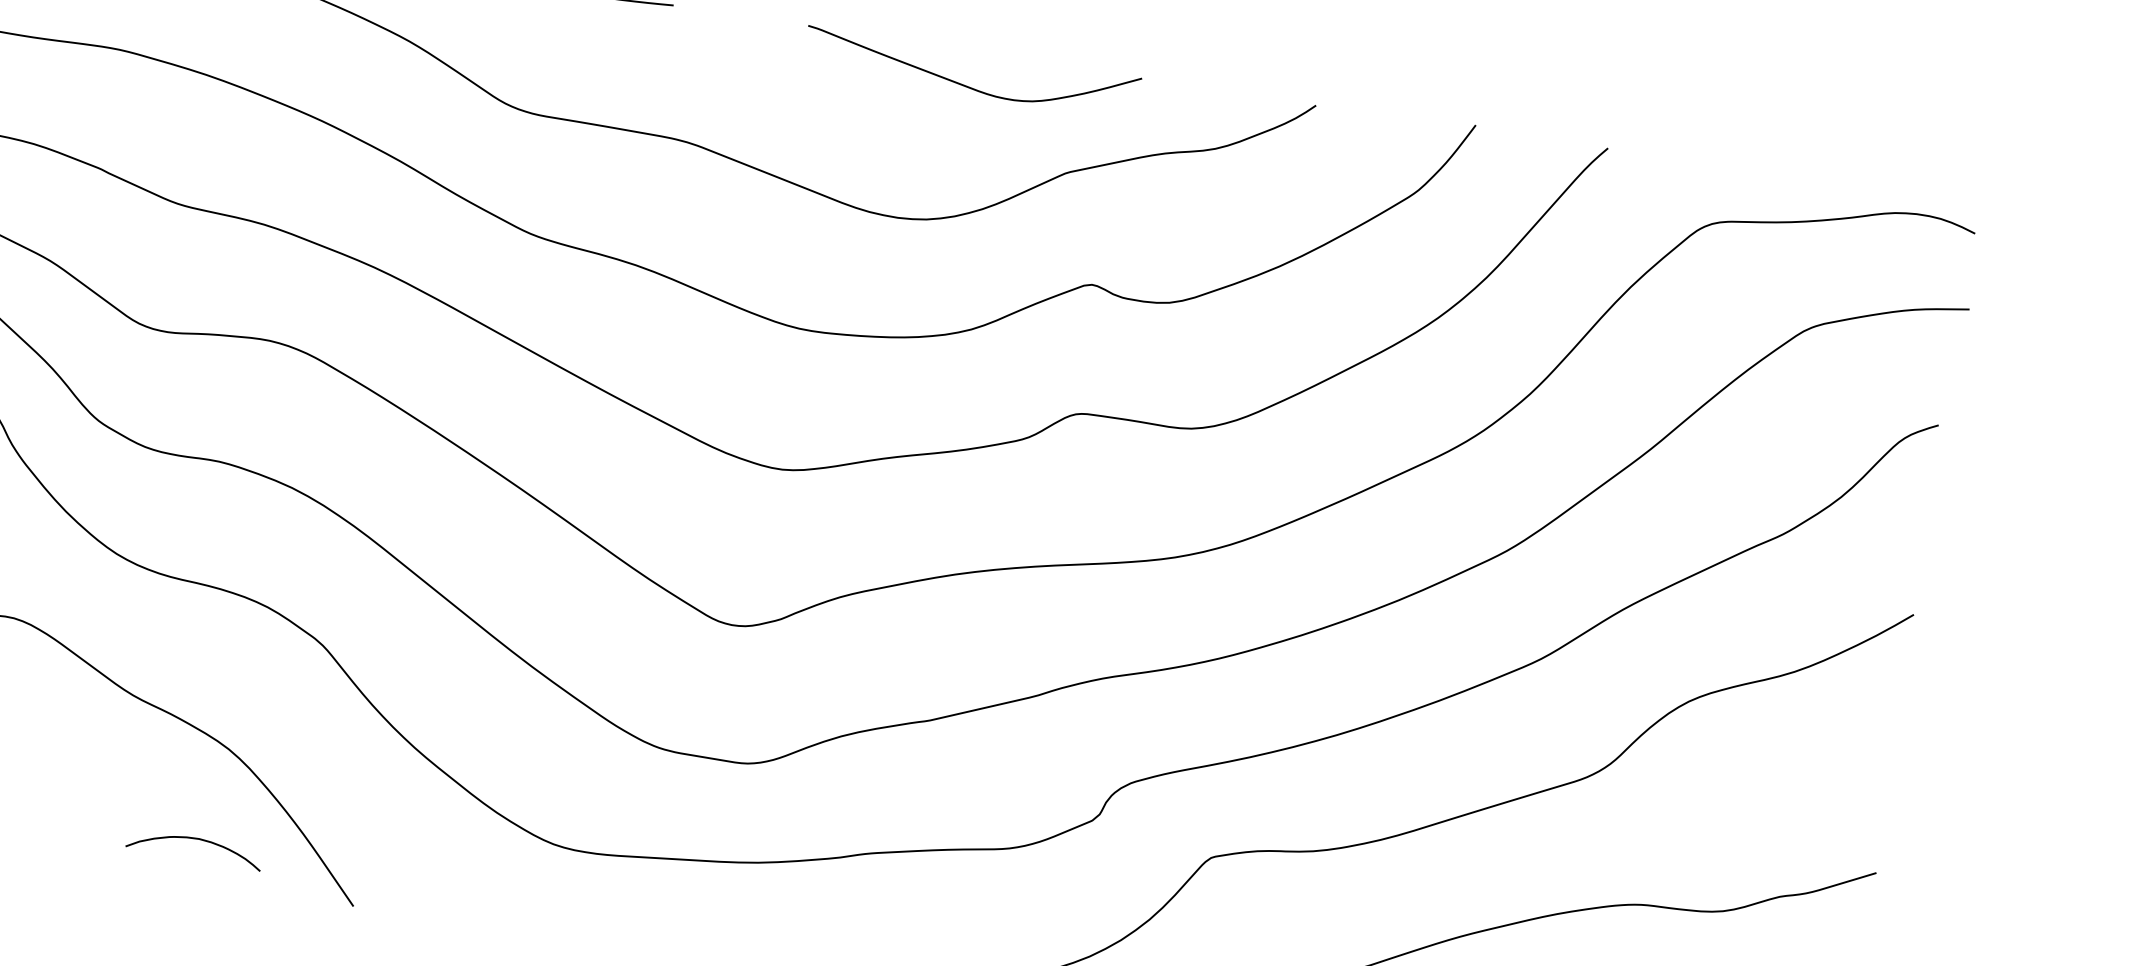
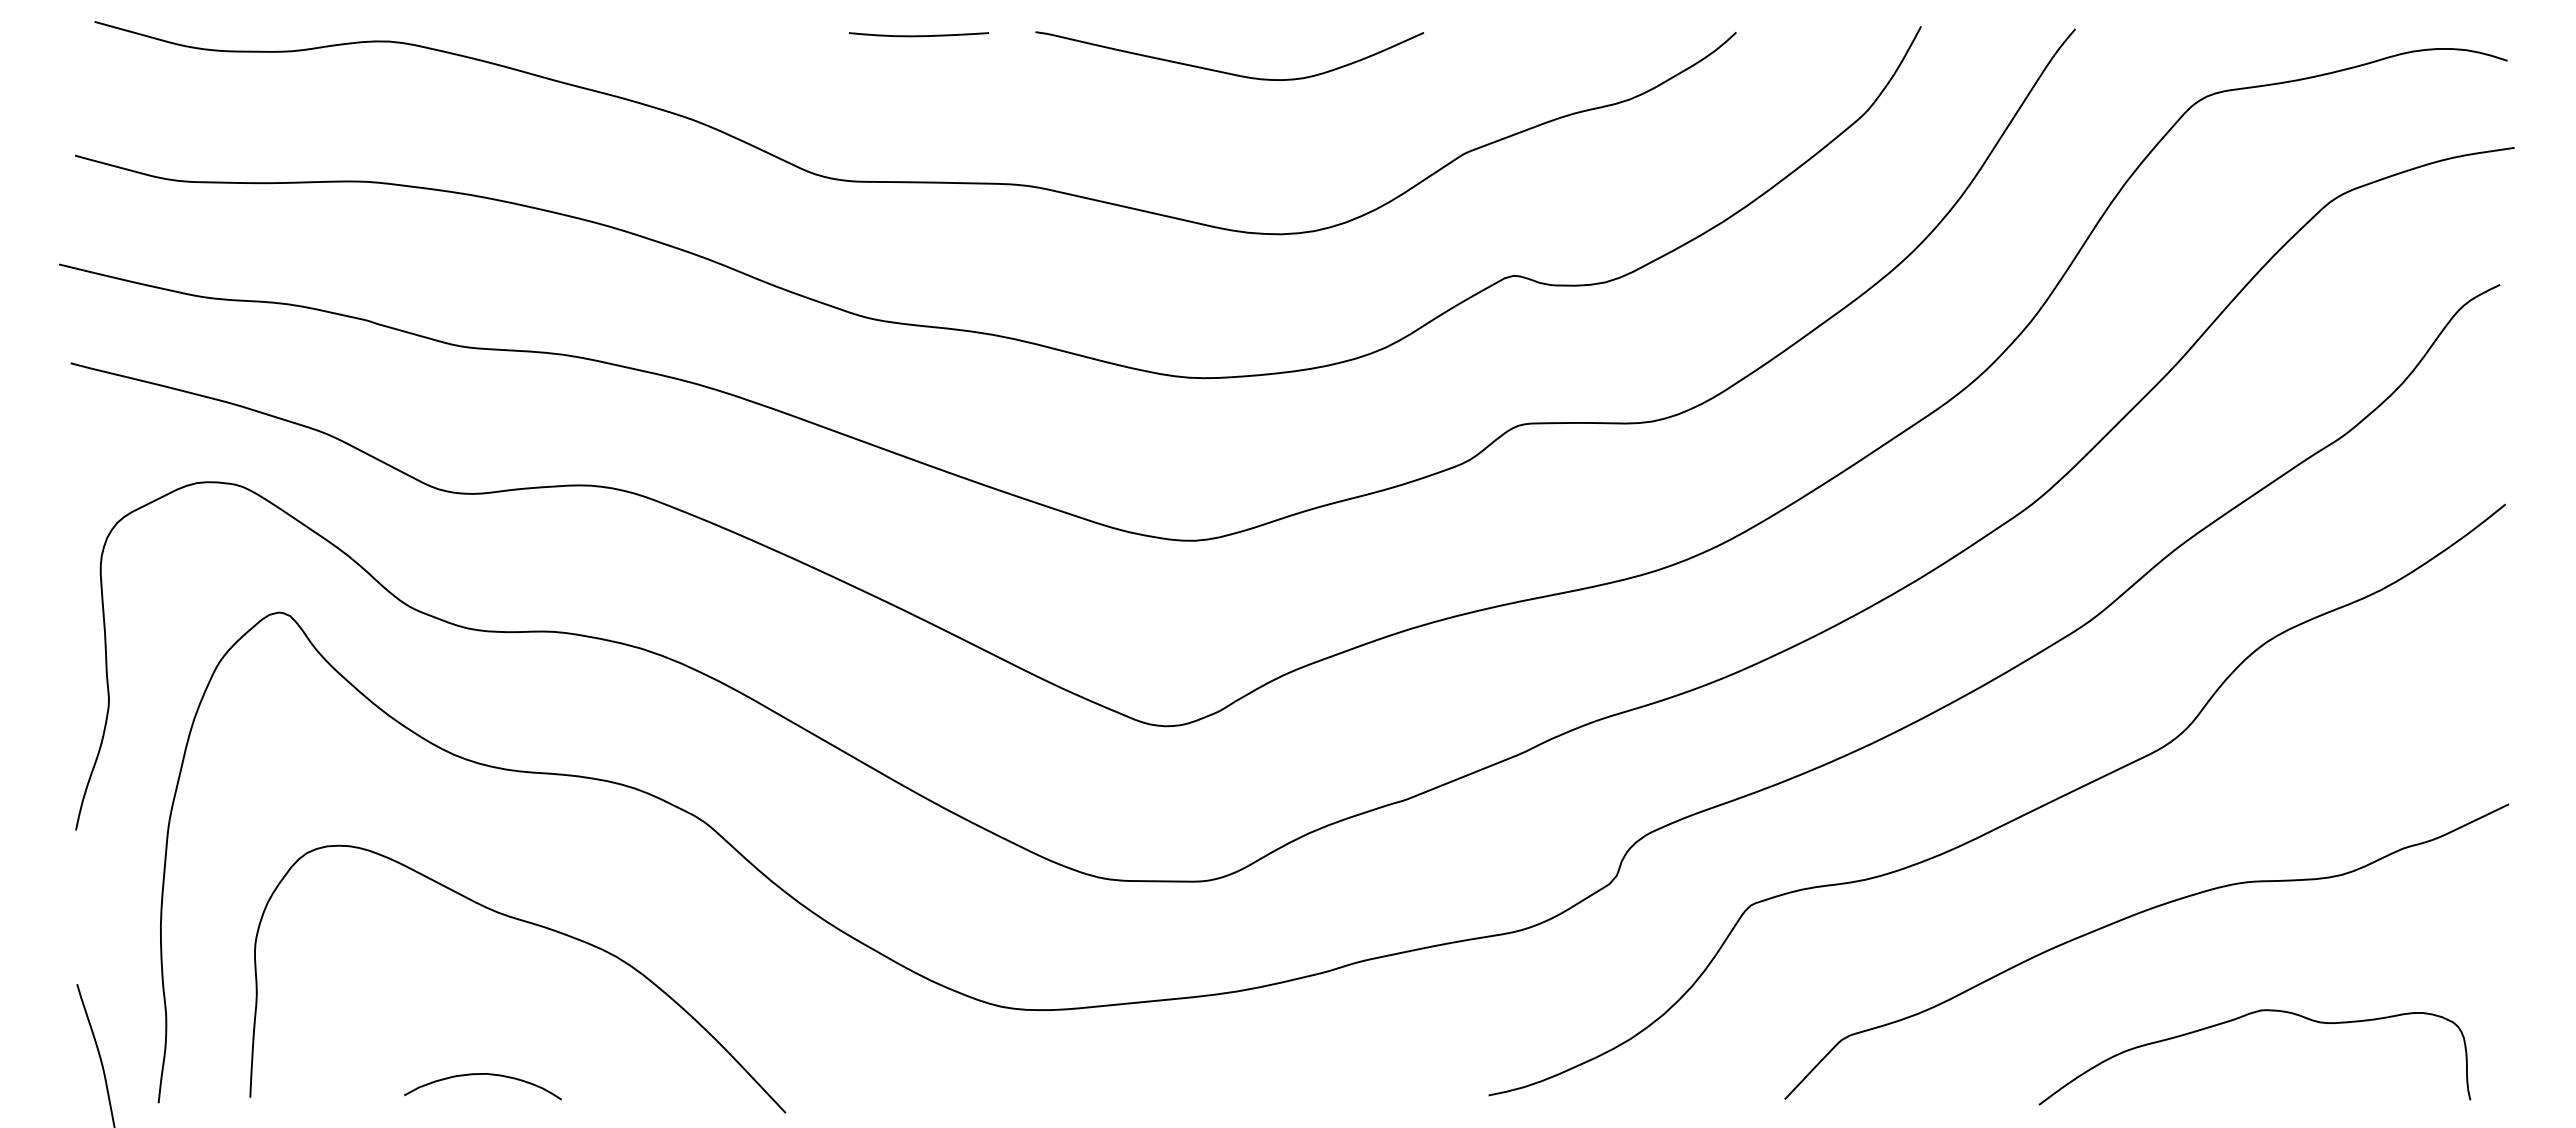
curve: (965, 85) -> (1224, 71), moved
curve: (195, 839) -> (482, 1074), moved

